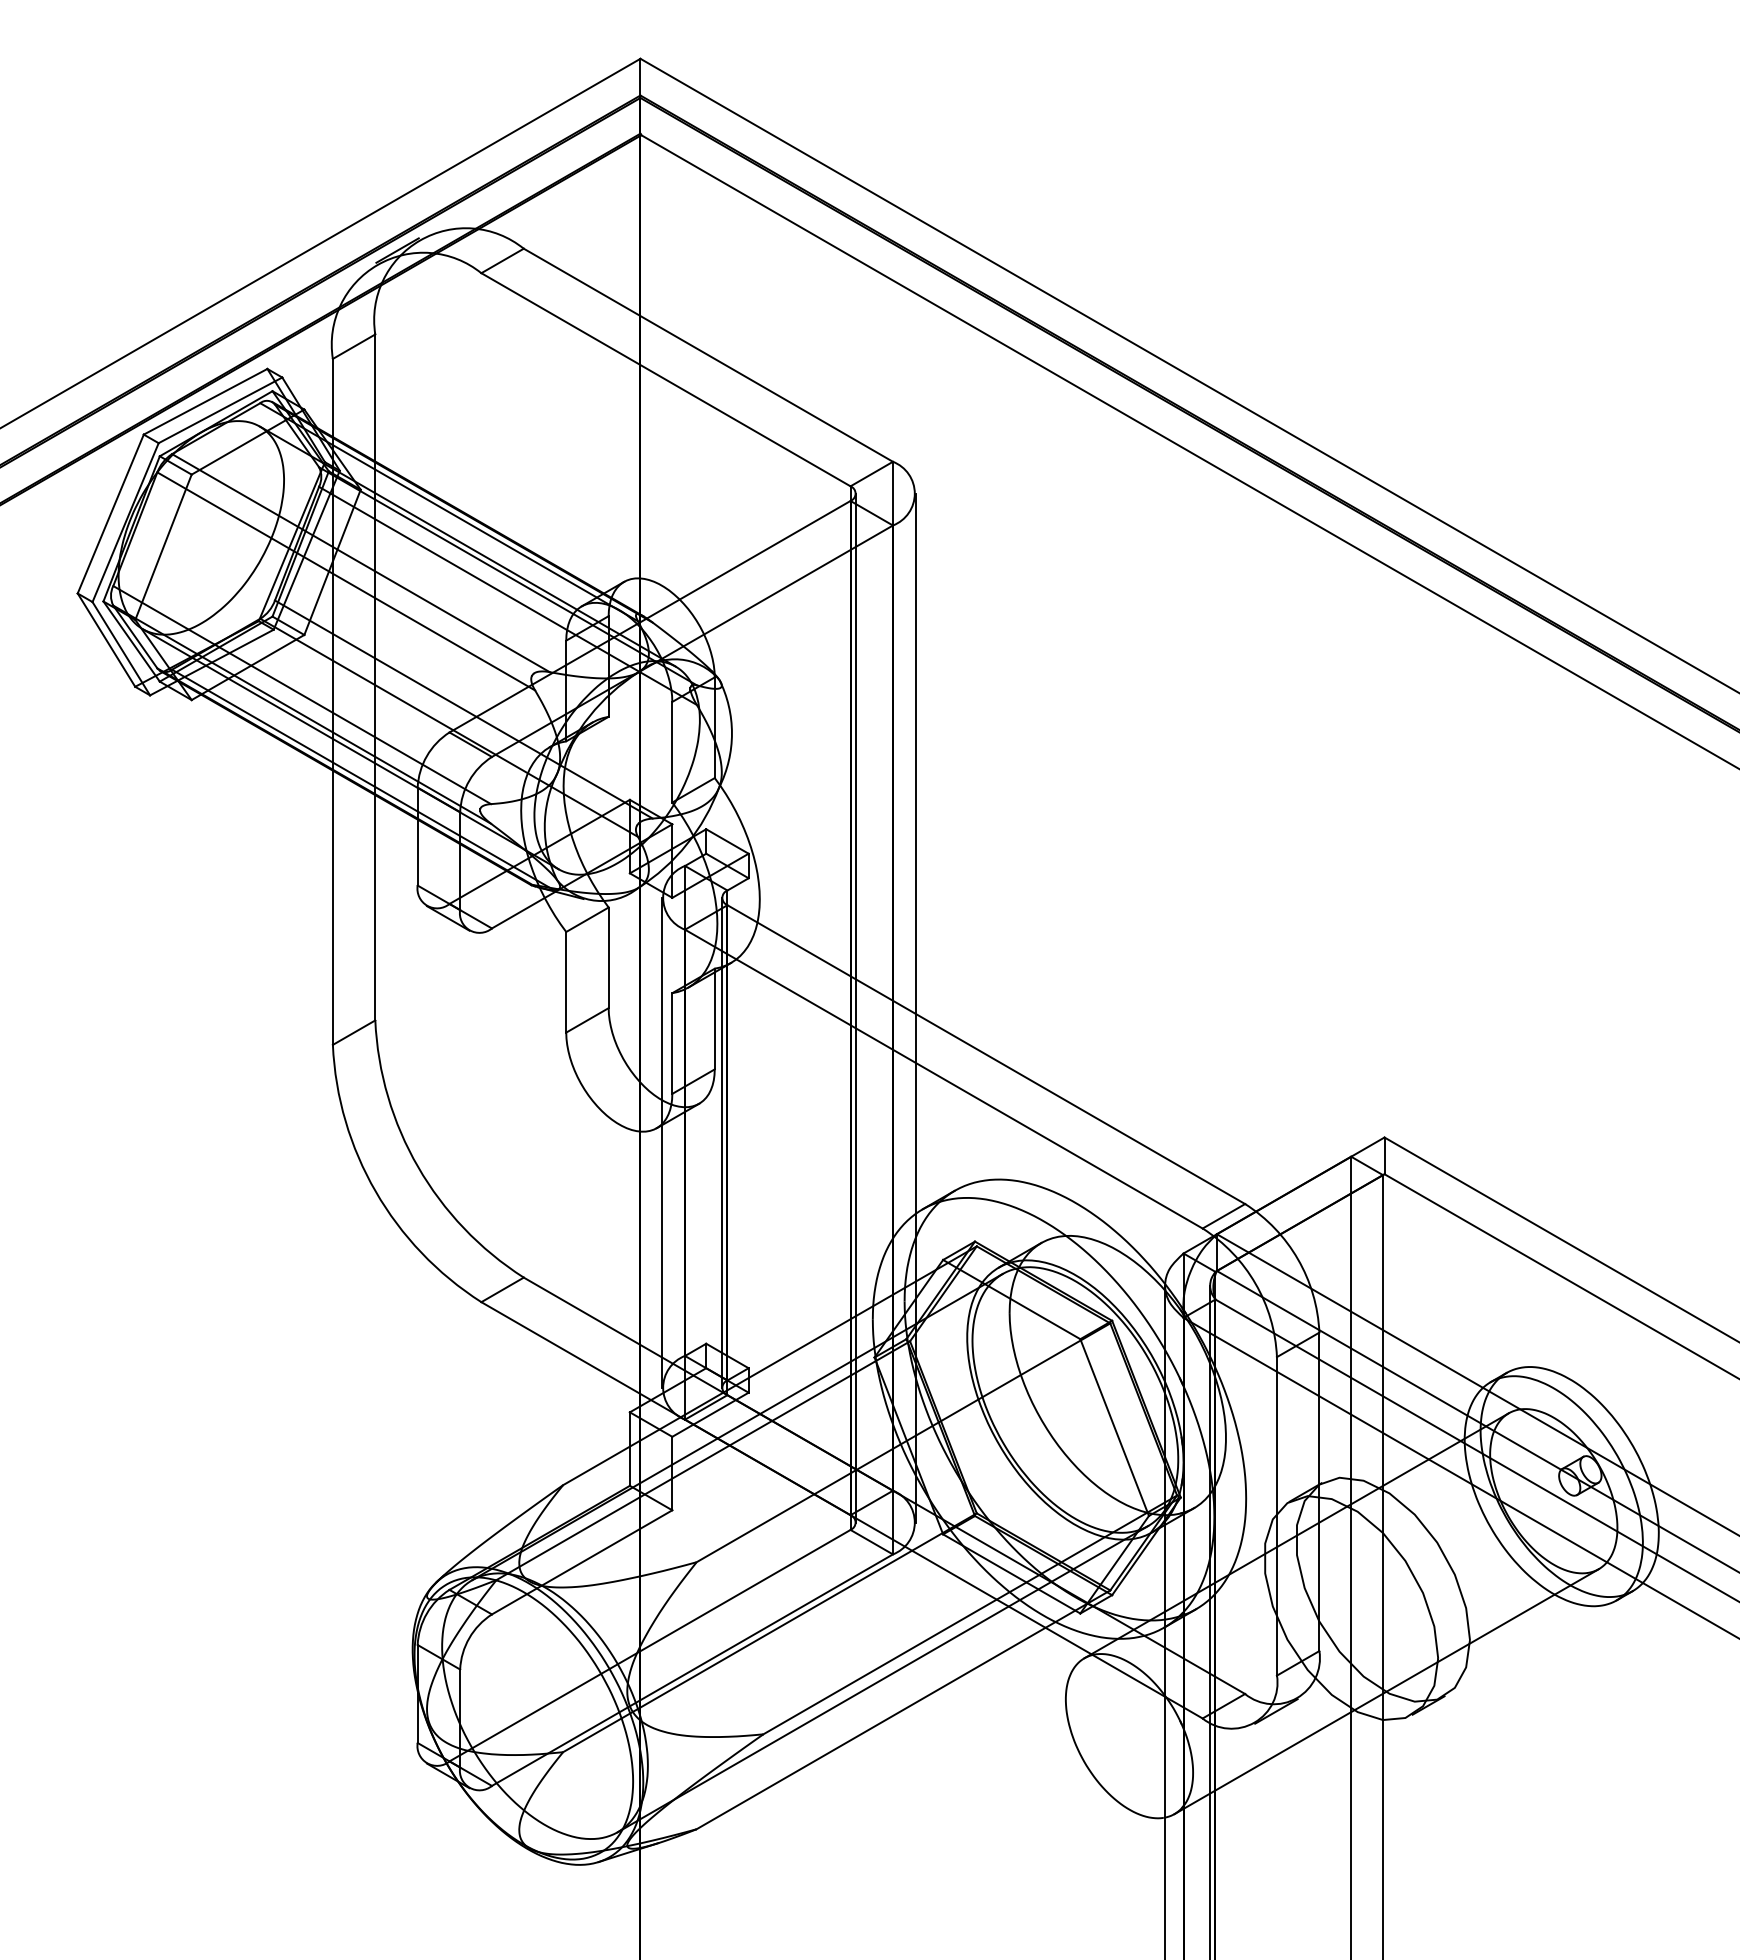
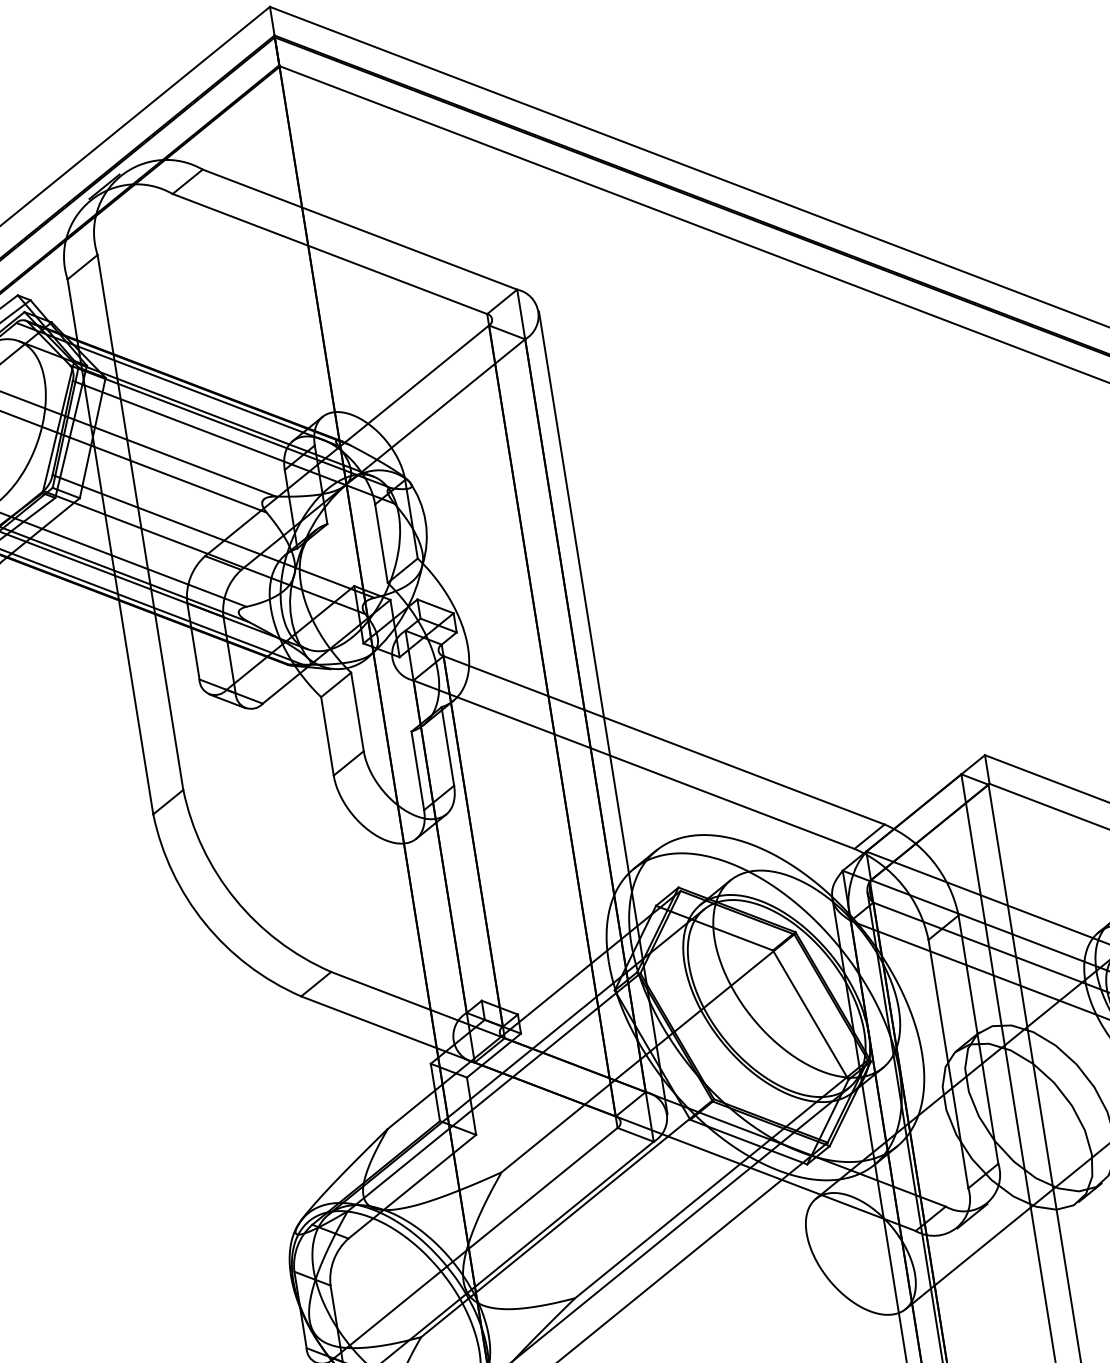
line: (855, 1007) -> (556, 719), removed
line: (662, 1142) -> (422, 849), removed
line: (722, 1142) -> (469, 841), removed

